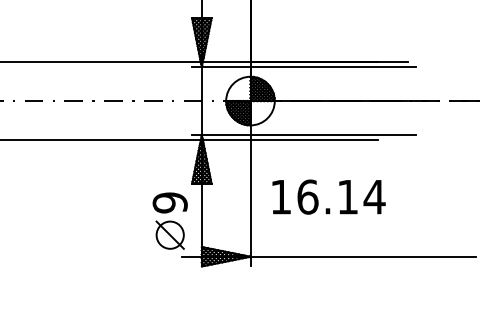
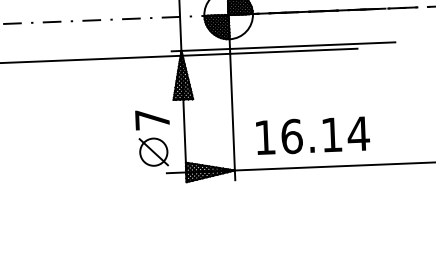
text: (328, 196) -> (312, 135), moved
text: (169, 202) -> (151, 119), 9 -> 7

